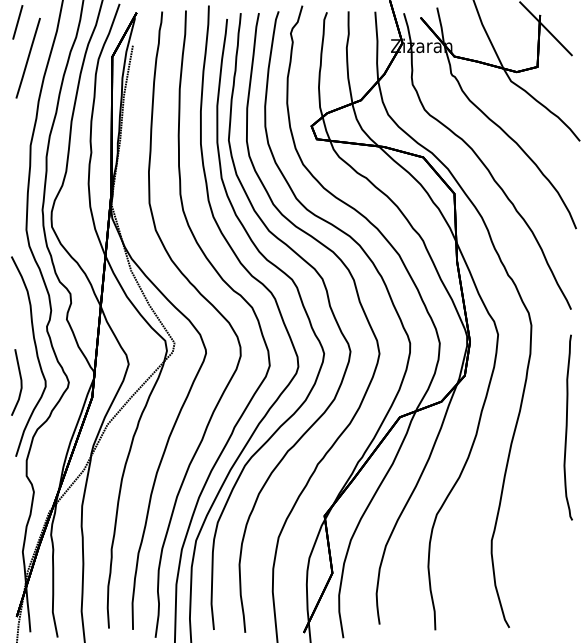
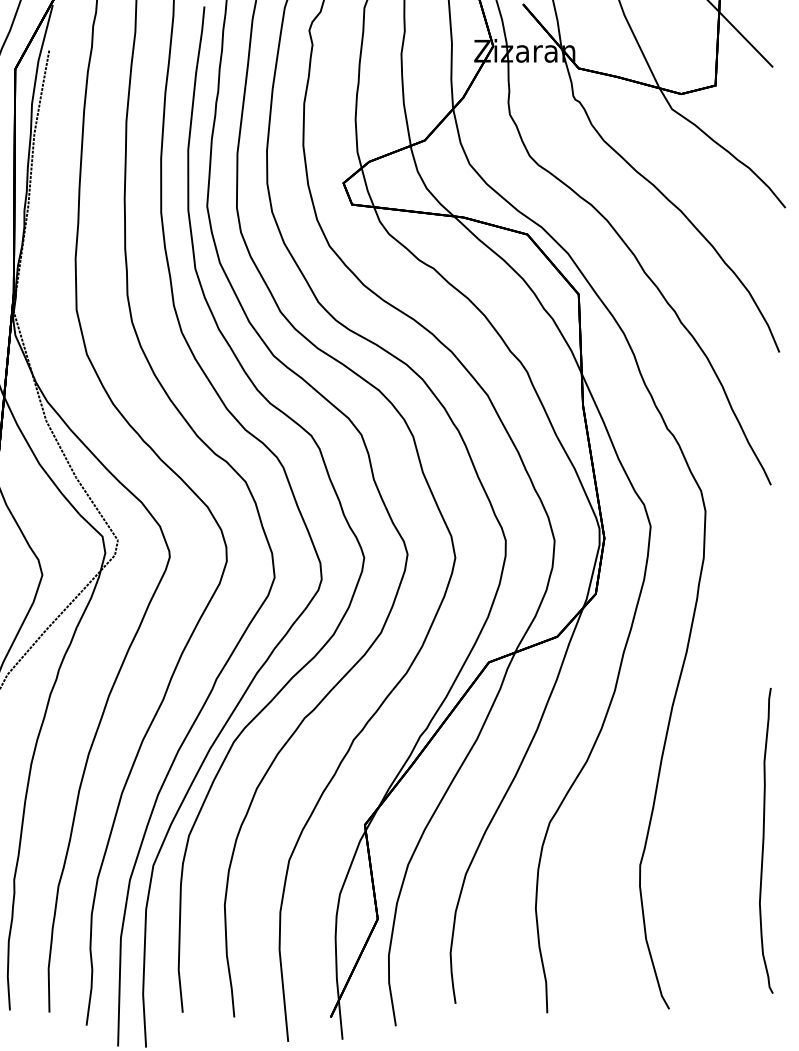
curve: (567, 427) -> (764, 840), moved

